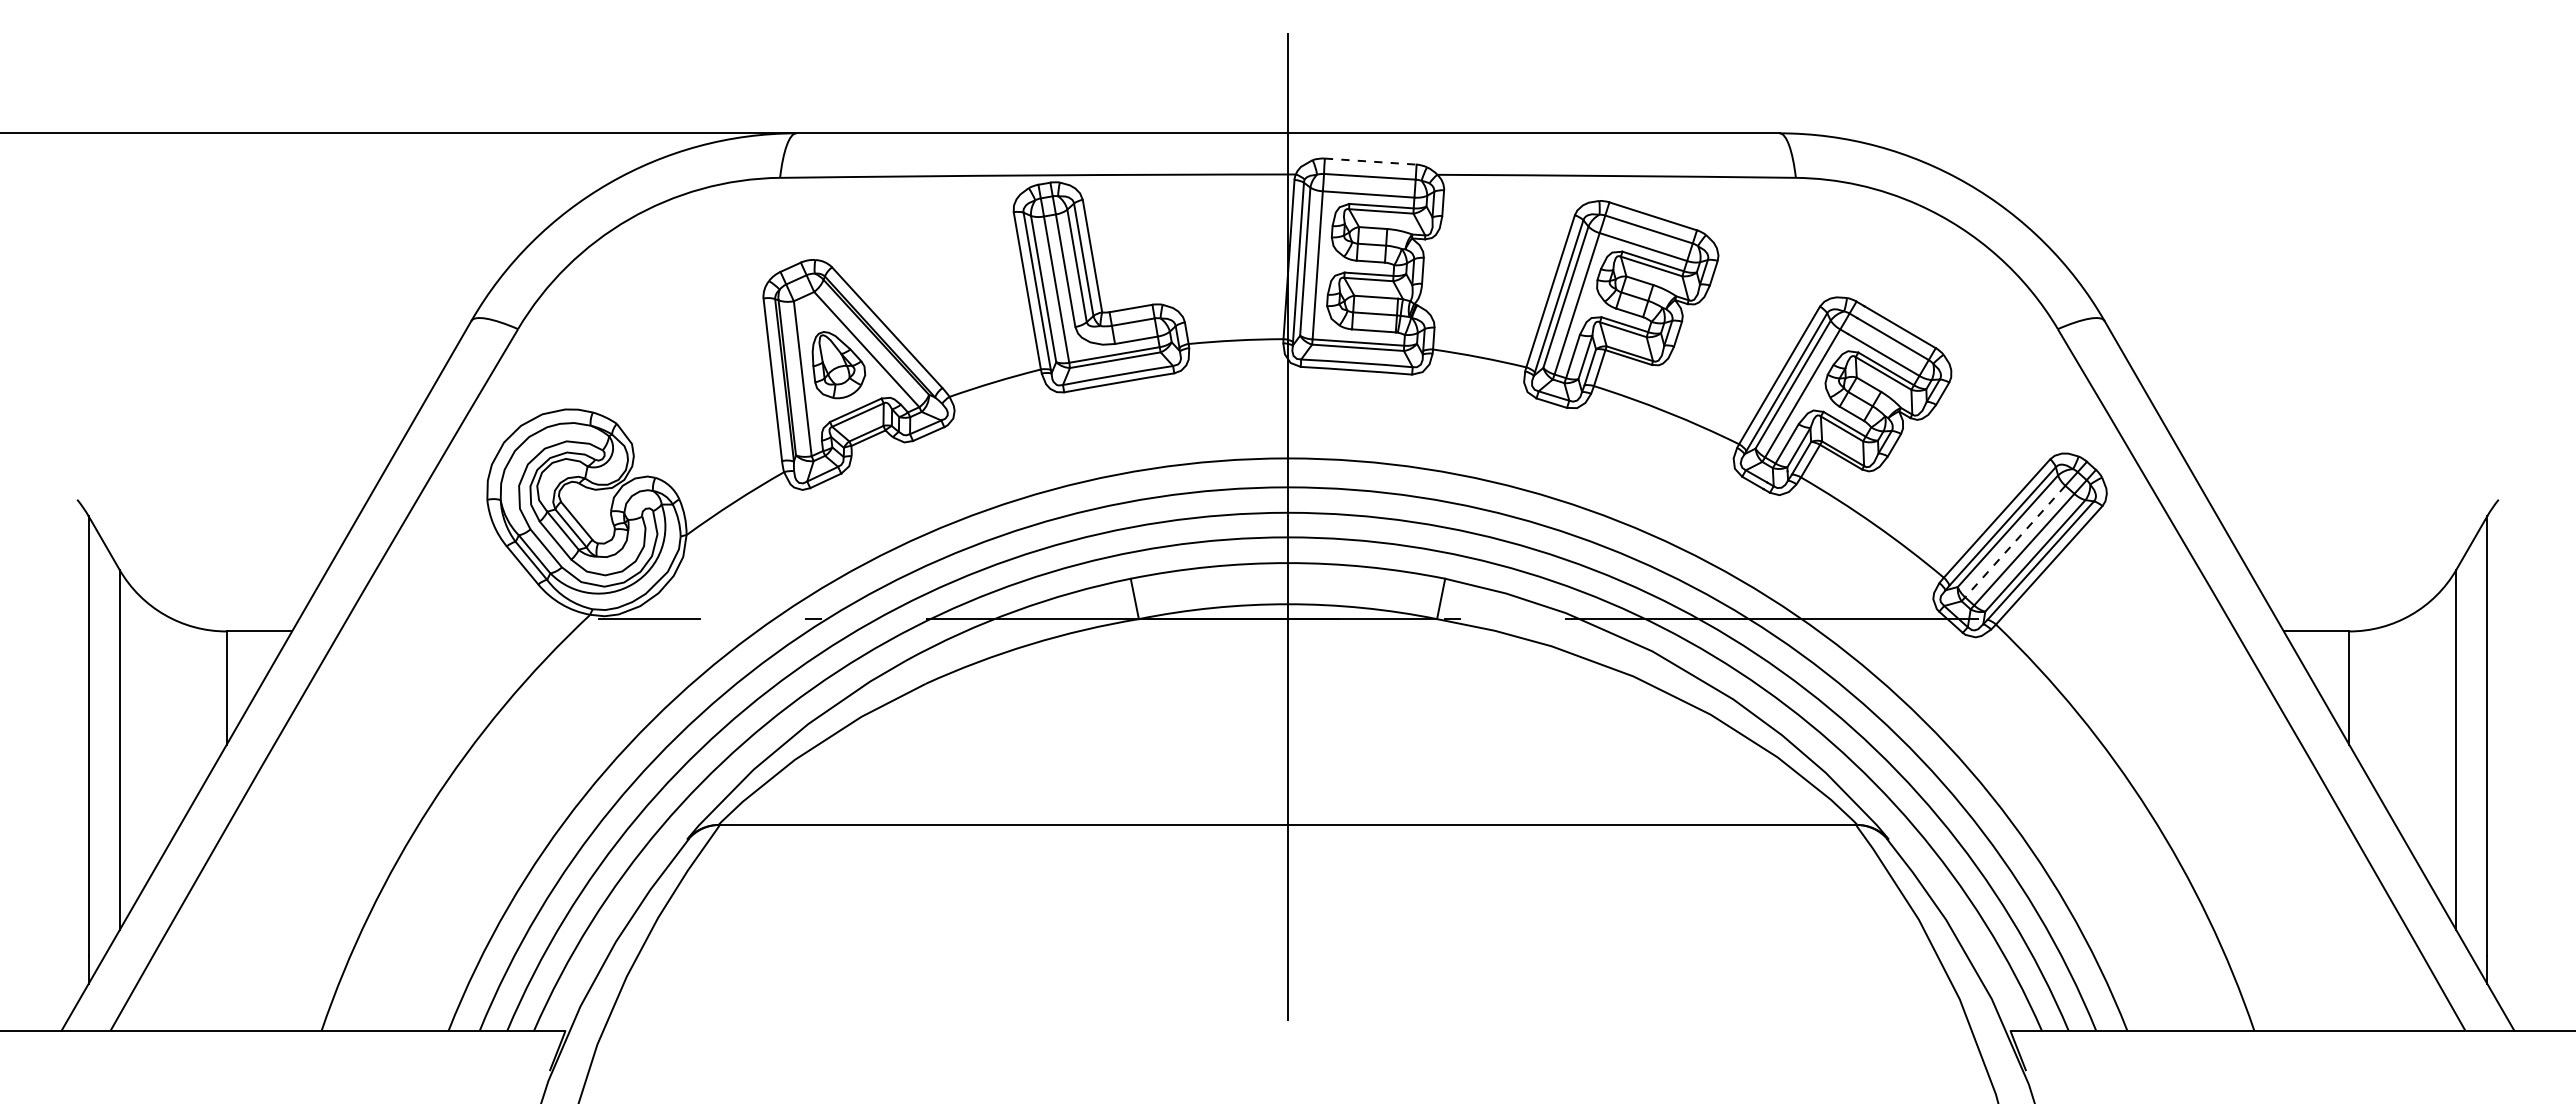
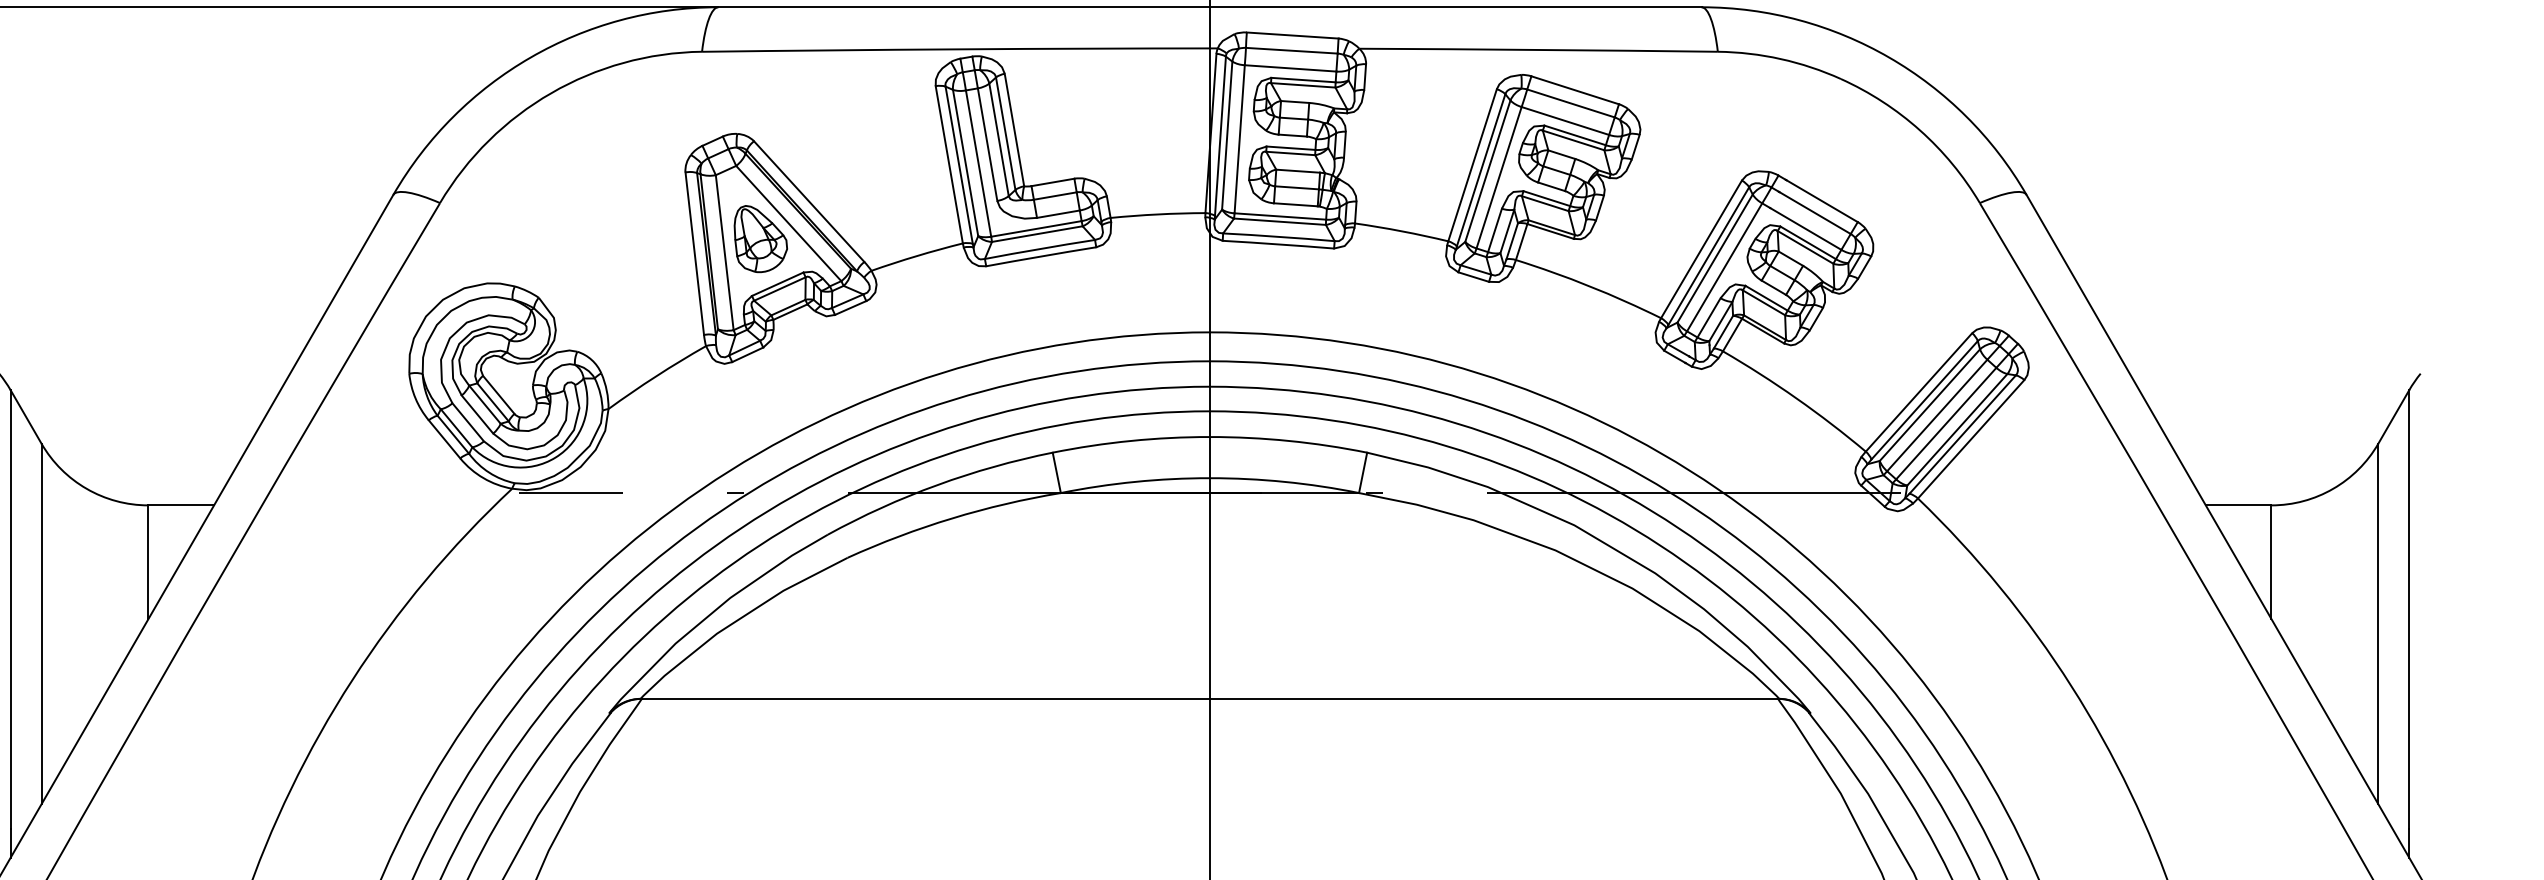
line: (1370, 161) -> (1292, 35), dashed -> solid
line: (2015, 541) -> (1937, 415), dashed -> solid

